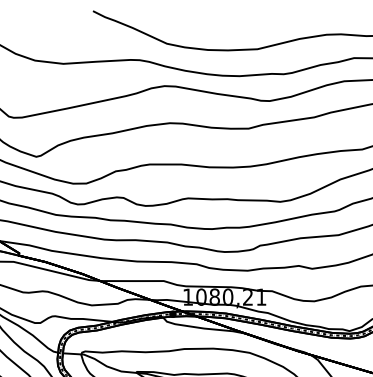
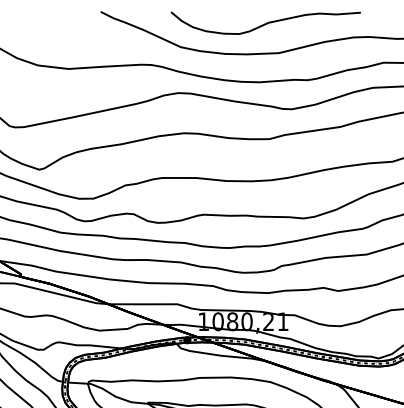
curve: (245, 21) -> (265, 23), added

